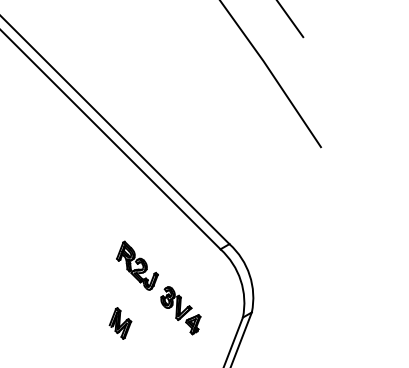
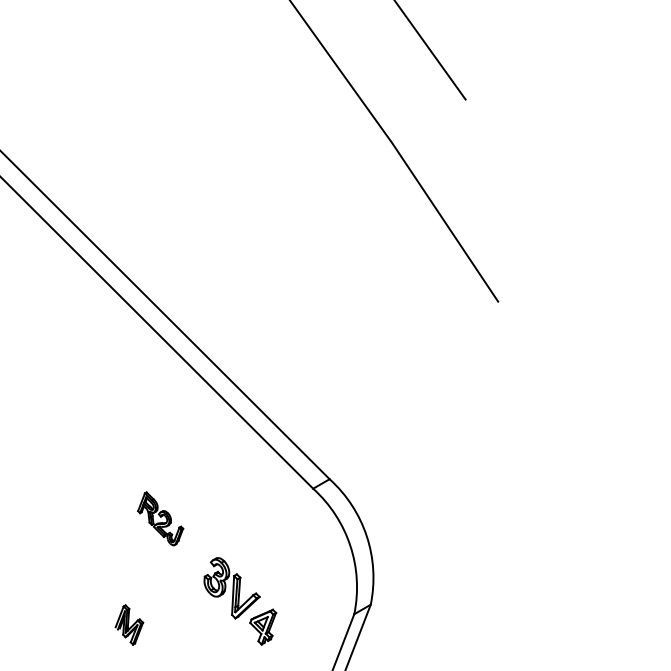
part: (137, 265) -> (160, 518), size x0.6
part: (120, 323) -> (129, 625), size x0.7

